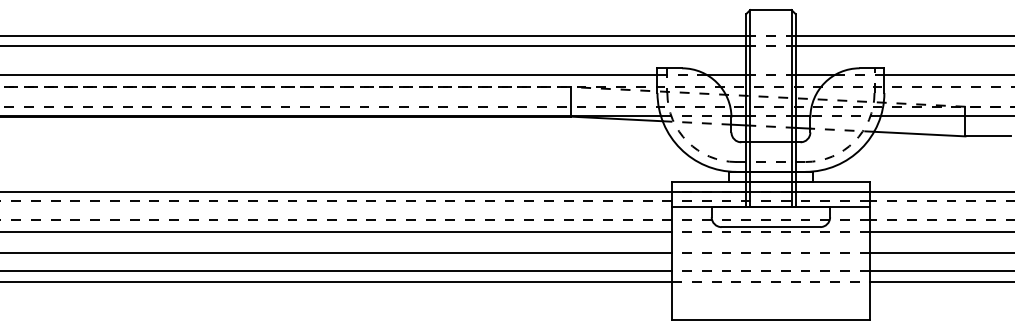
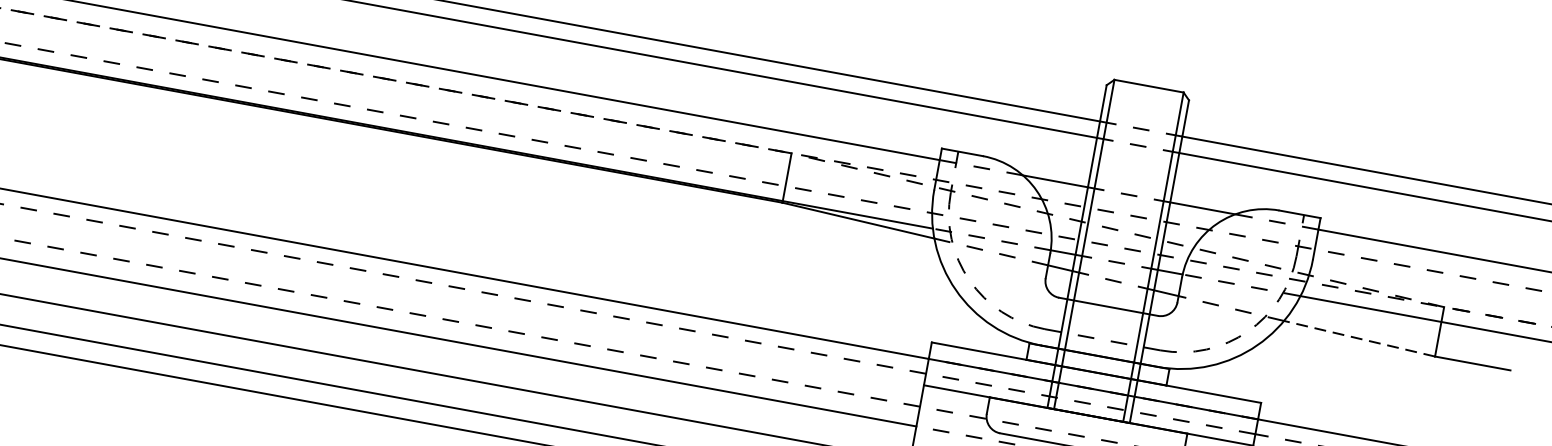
line: (919, 134) -> (1358, 339), solid -> dashed

